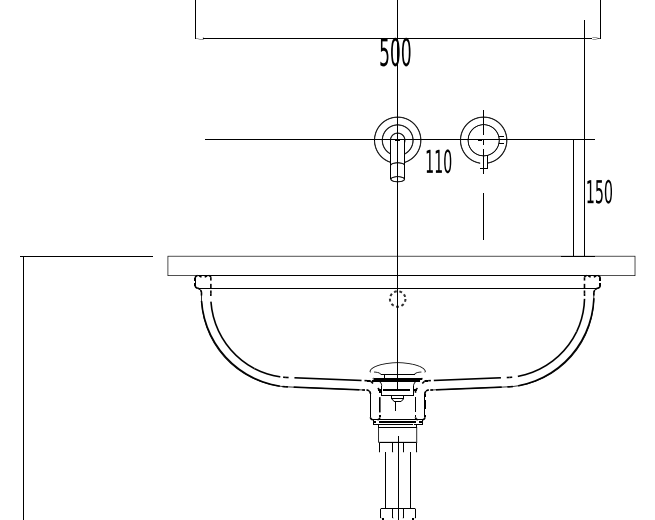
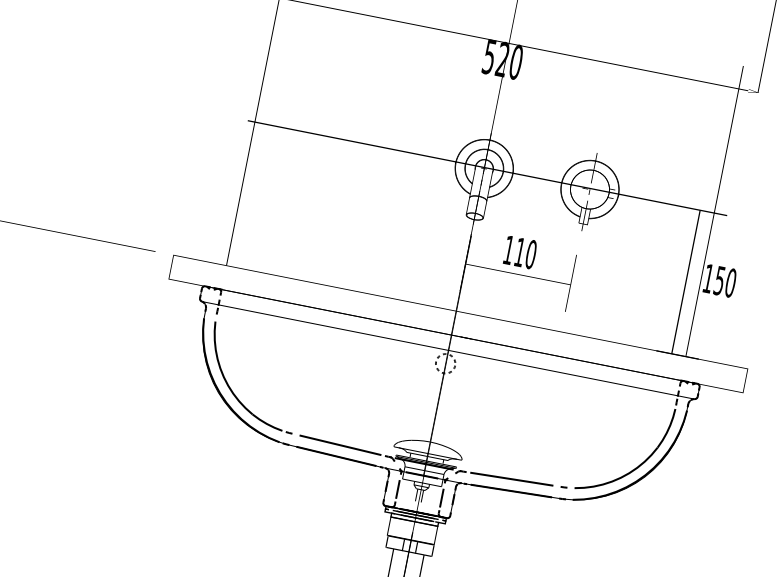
text: (395, 51) -> (503, 58), 500 -> 520
text: (438, 161) -> (519, 252), moved

